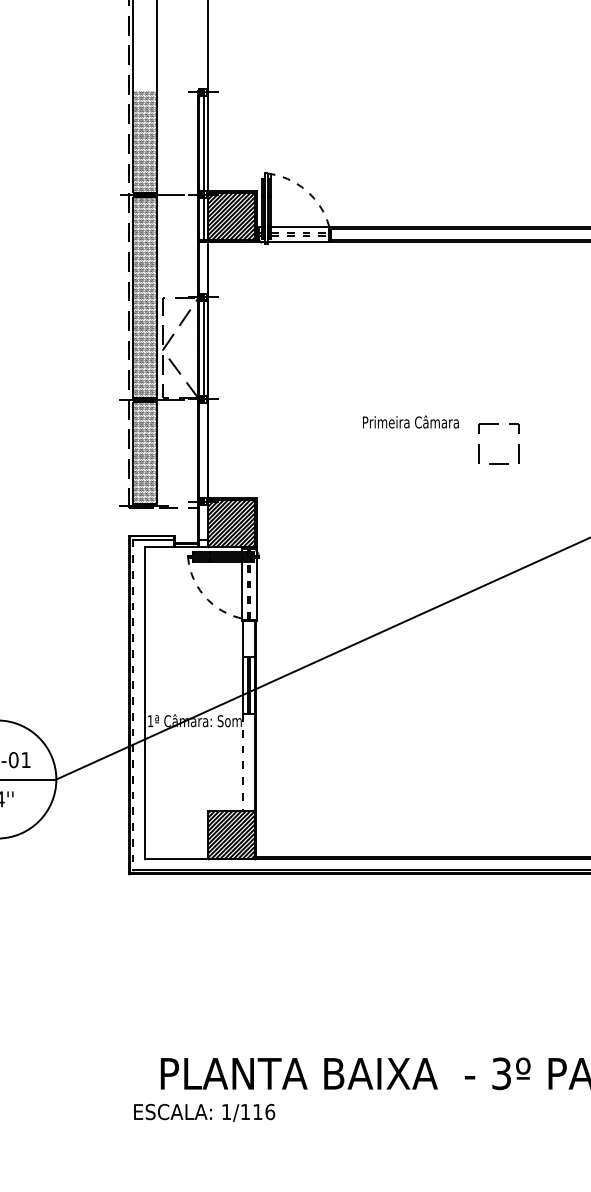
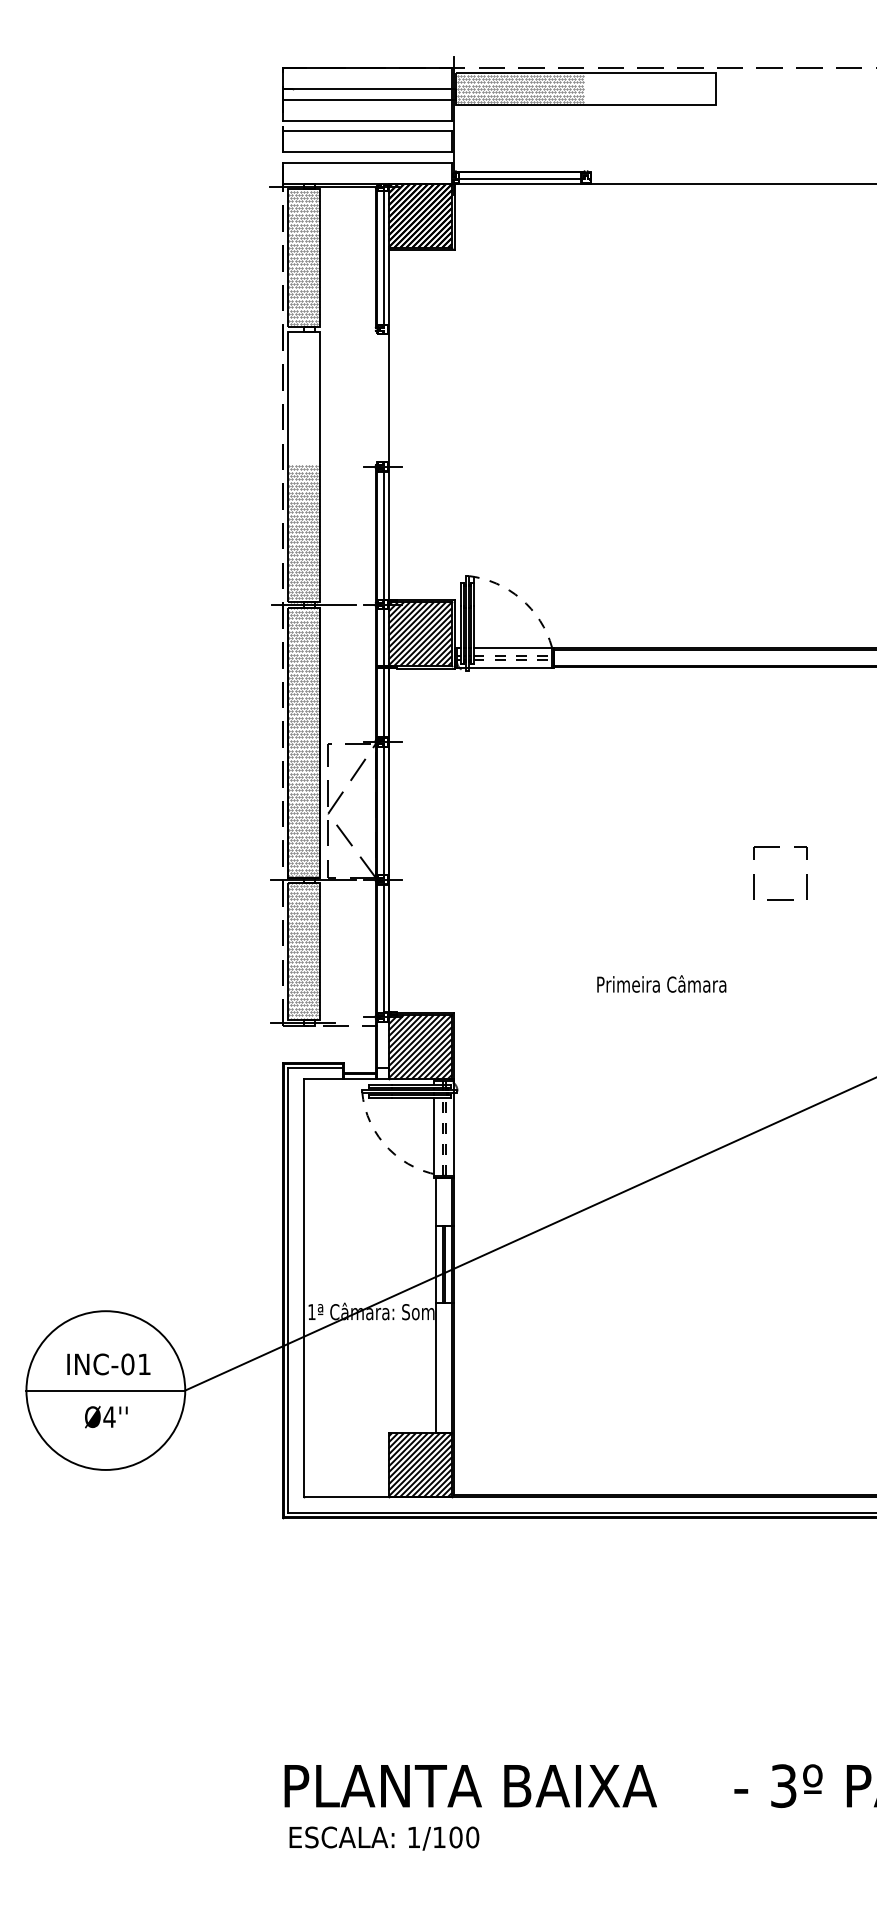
line: (203, 267) -> (383, 702), added
text: (410, 421) -> (661, 983), moved
line: (203, 450) -> (383, 948), added
part: (499, 463) -> (780, 899), moved
line: (133, 705) -> (288, 1290), dashed -> solid
line: (243, 763) -> (436, 1368), dashed -> solid
text: (299, 1074) -> (470, 1786), moved
text: (264, 1112) -> (464, 1837), 1/116 -> 1/100

